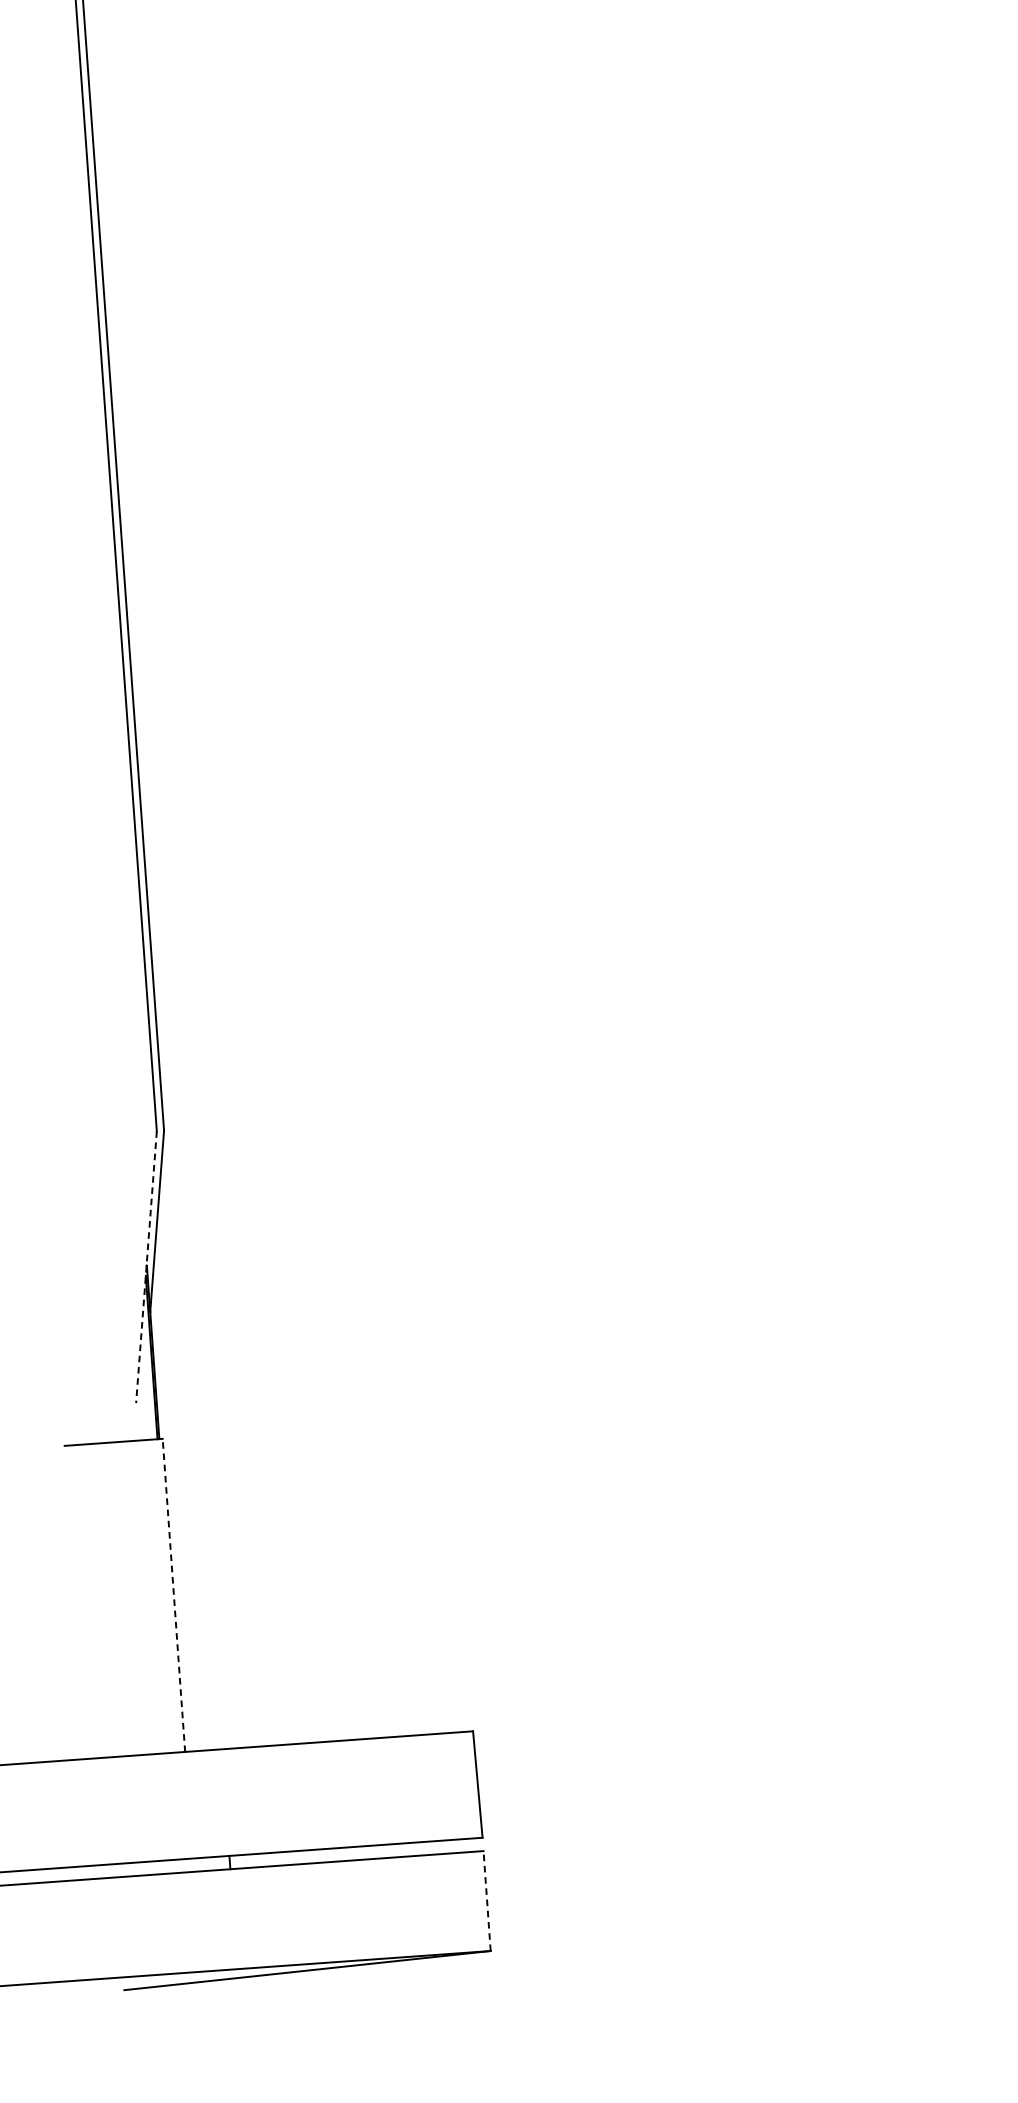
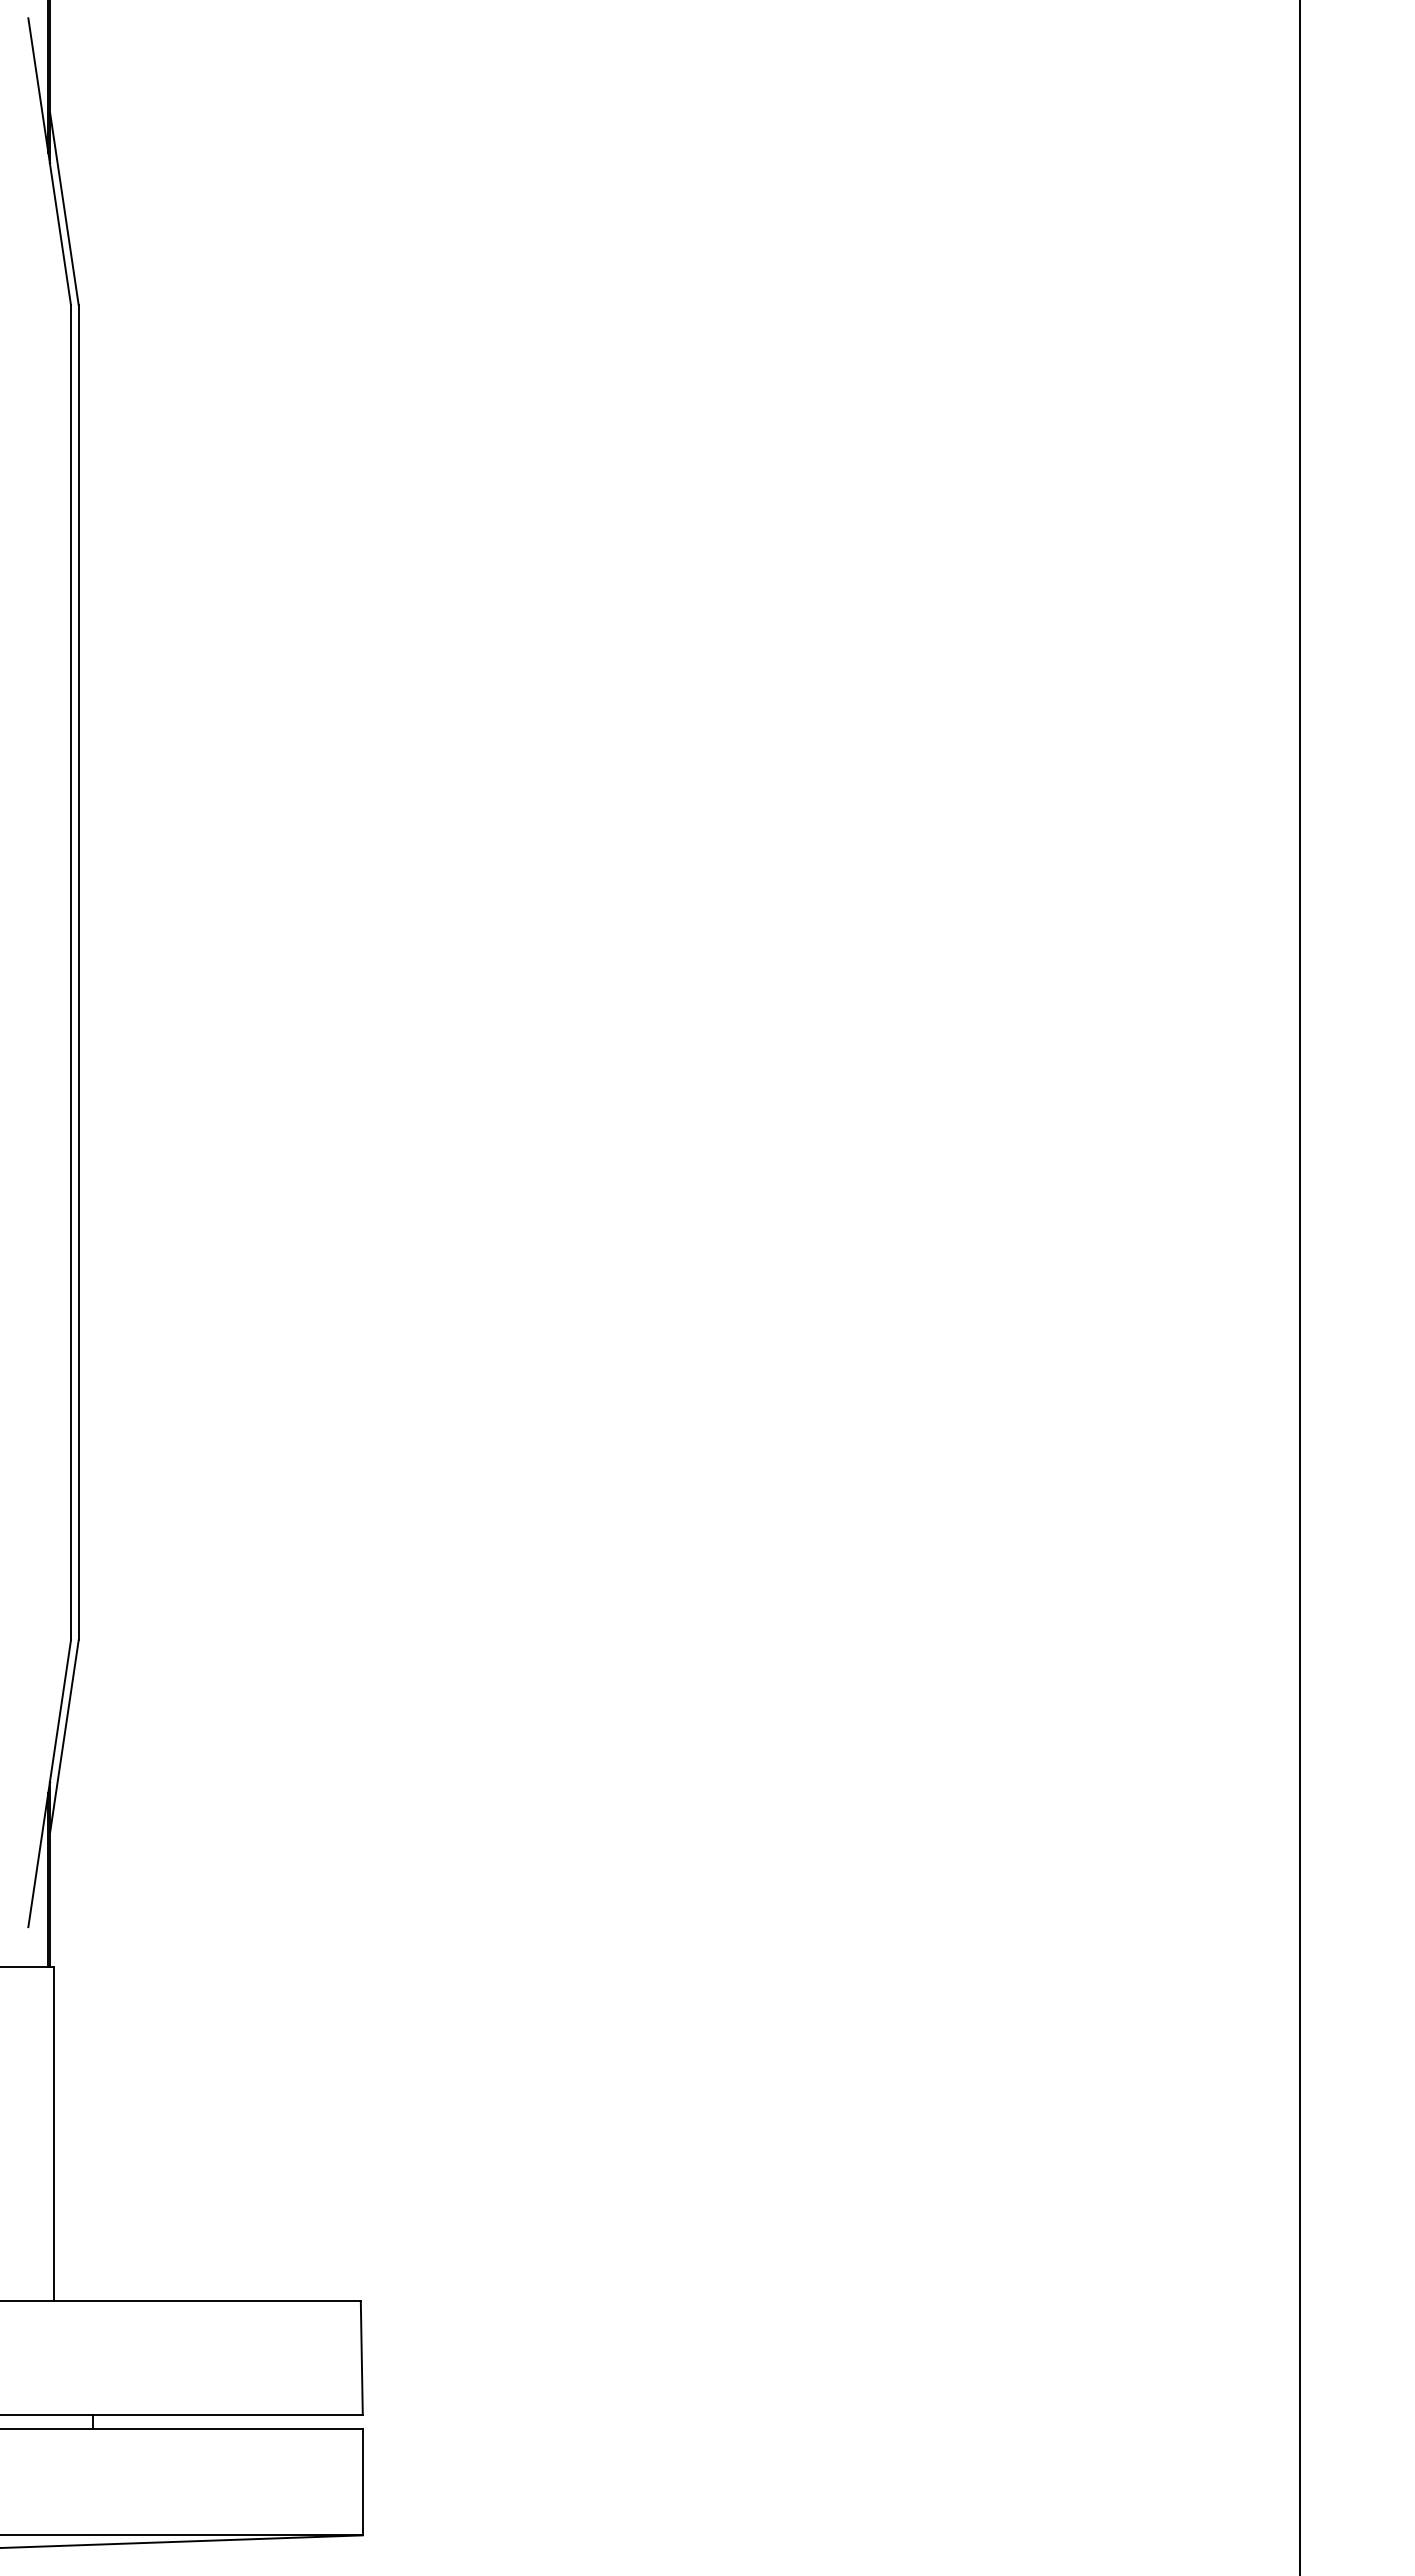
line: (146, 1266) -> (49, 1783), dashed -> solid
line: (173, 1595) -> (53, 2134), dashed -> solid
line: (486, 1900) -> (362, 2481), dashed -> solid

